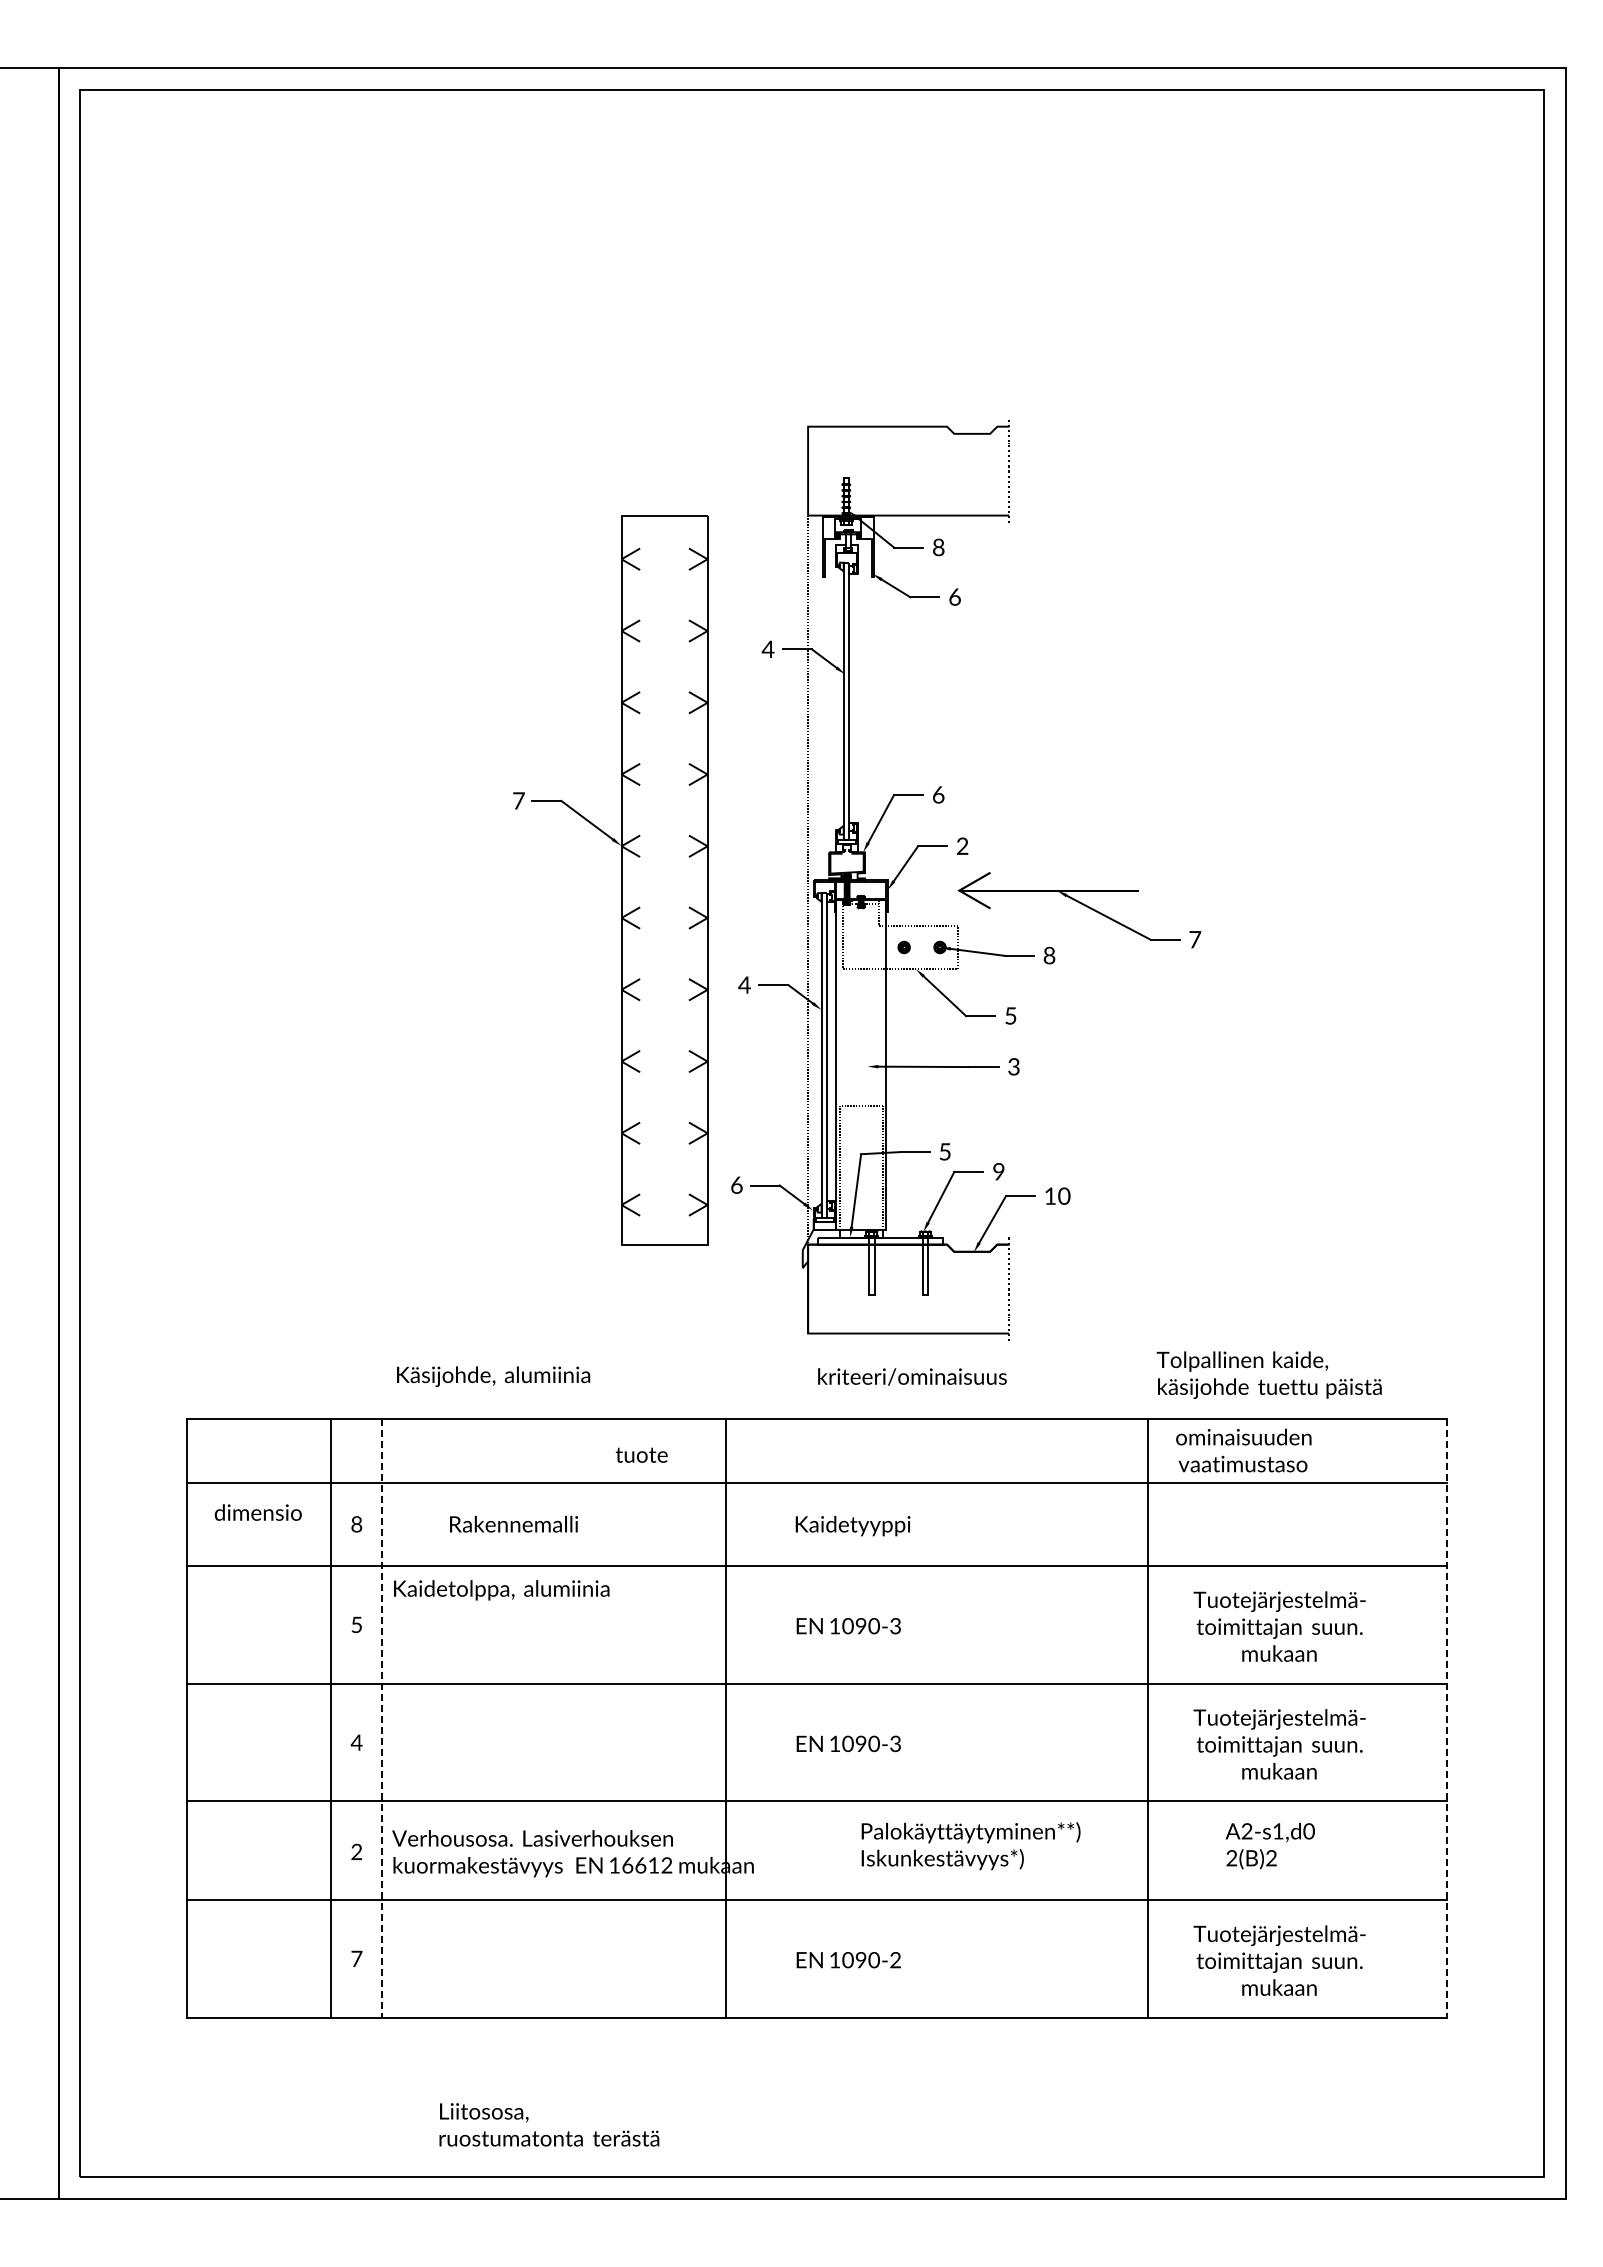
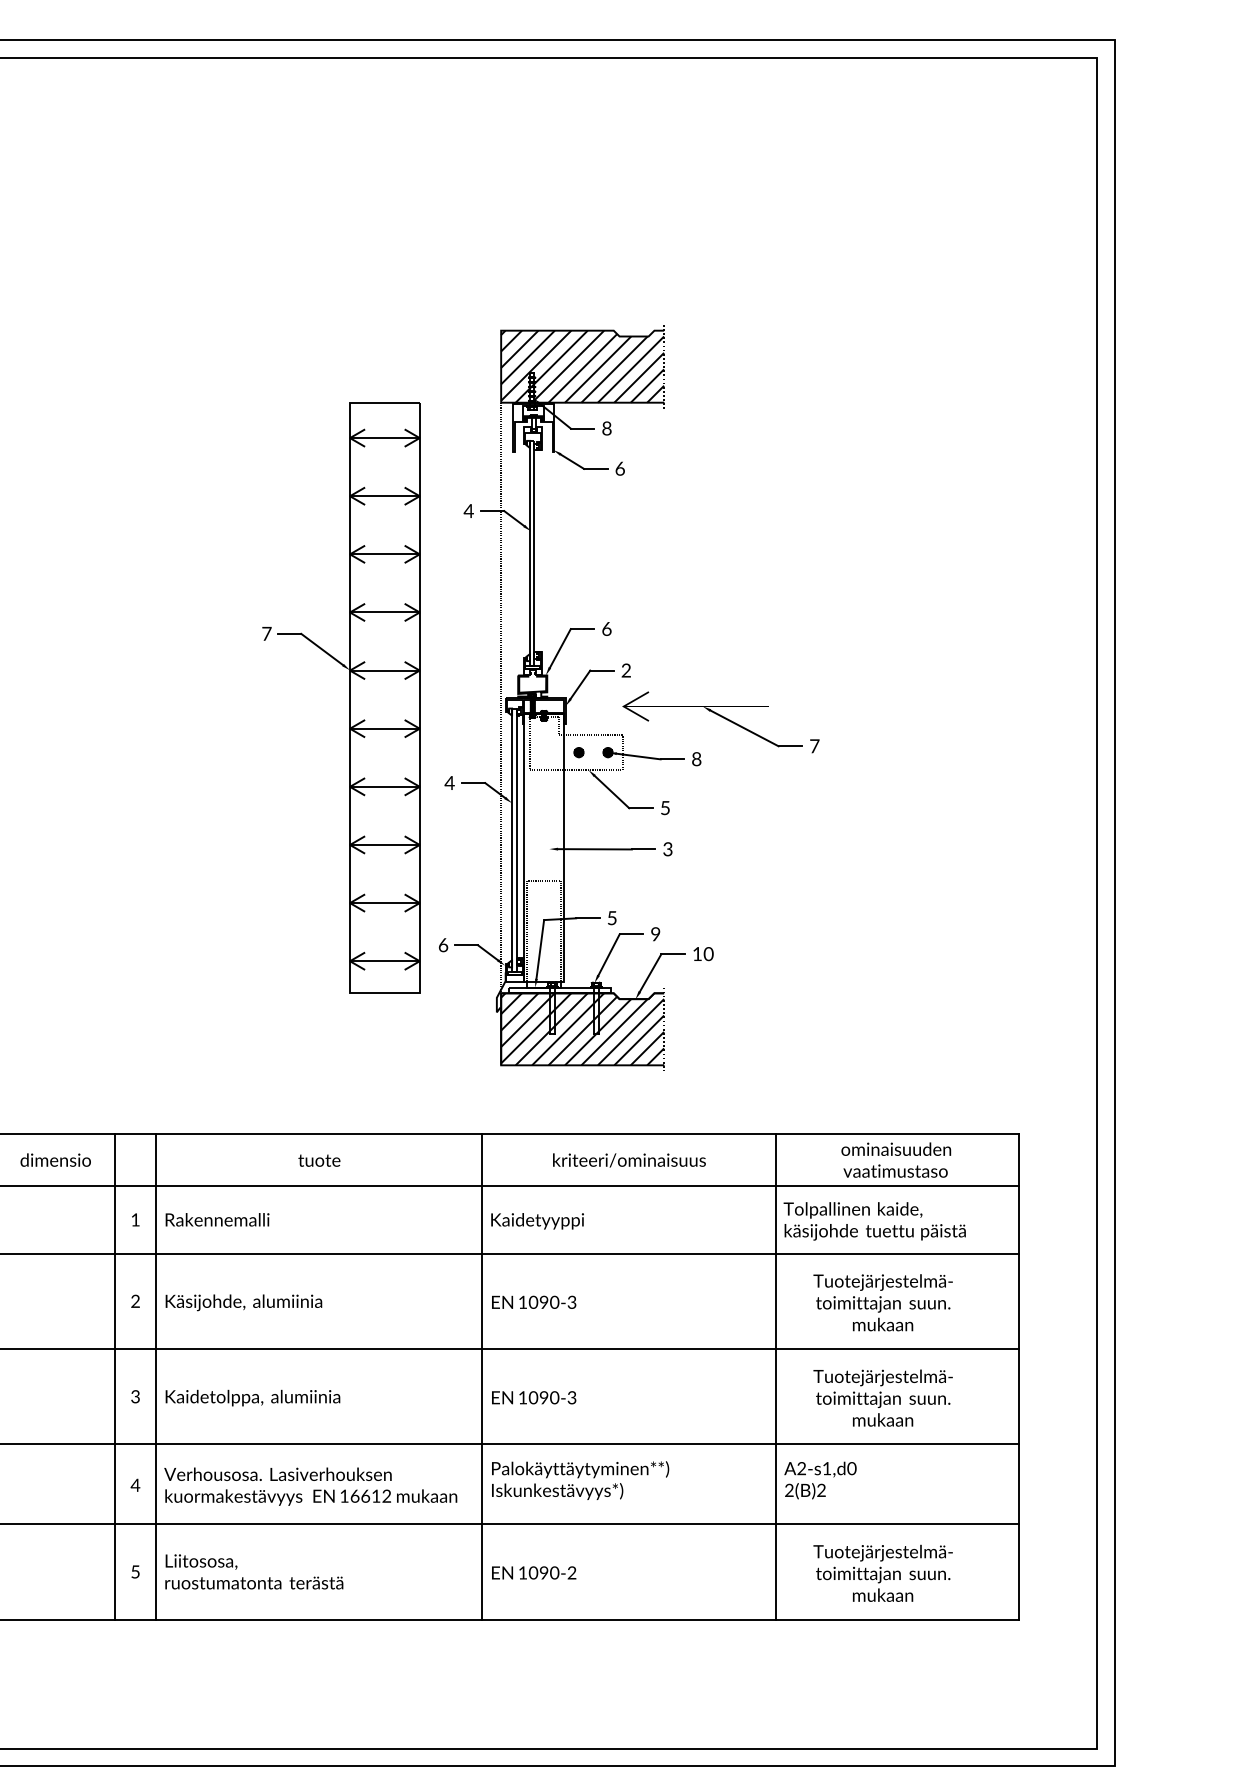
hatch: (908, 470) -> (582, 366), added
hatch: (664, 881) -> (384, 699), added
hatch: (908, 1288) -> (582, 1028), added
text: (1268, 1374) -> (874, 1220), moved
text: (493, 1376) -> (243, 1302), moved
text: (912, 1376) -> (629, 1160), moved
text: (1243, 1450) -> (896, 1160), moved
text: (641, 1454) -> (319, 1160), moved
text: (257, 1512) -> (55, 1160), moved
text: (513, 1523) -> (217, 1219), moved
text: (356, 1524) -> (135, 1220), 8 -> 1
text: (501, 1590) -> (252, 1398), moved
text: (356, 1624) -> (135, 1301), 5 -> 2
line: (725, 1717) -> (482, 1376), moved
line: (382, 1718) -> (156, 1377), dashed -> solid
line: (1447, 1718) -> (1019, 1377), dashed -> solid
text: (356, 1742) -> (135, 1396), 4 -> 3
text: (1269, 1845) -> (819, 1480), moved
text: (970, 1846) -> (580, 1480), moved
text: (356, 1851) -> (135, 1484), 2 -> 4
text: (356, 1958) -> (135, 1571), 7 -> 5
text: (549, 2124) -> (254, 1571), moved

